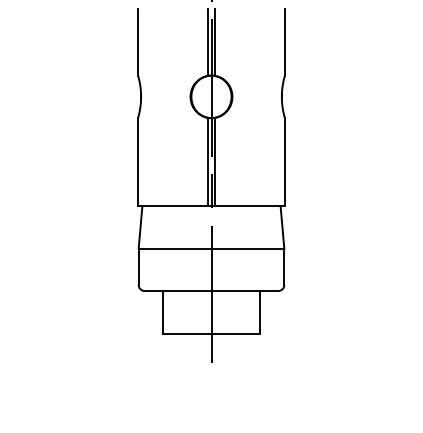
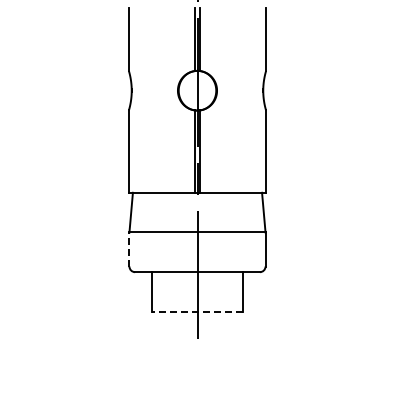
line: (138, 266) -> (129, 249), solid -> dashed
line: (211, 333) -> (197, 311), solid -> dashed

